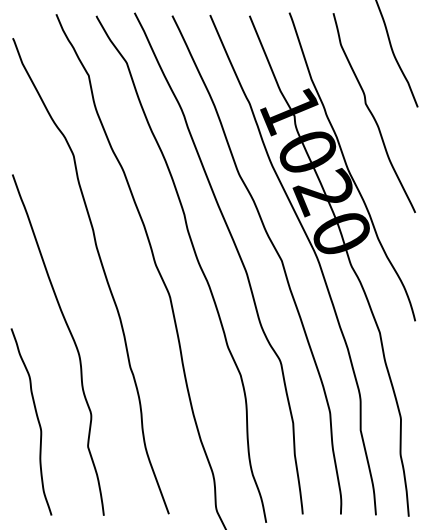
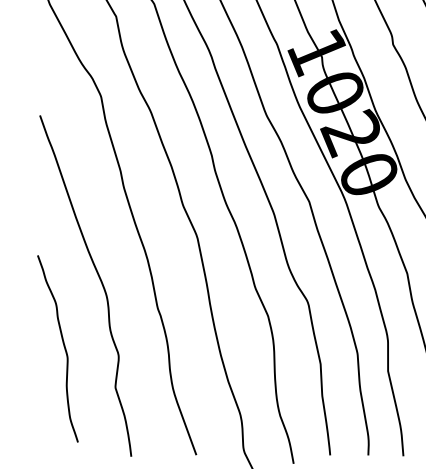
curve: (37, 421) -> (63, 348), moved

